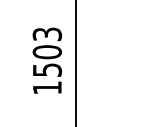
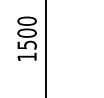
text: (46, 33) -> (26, 20), 1503 -> 1500

